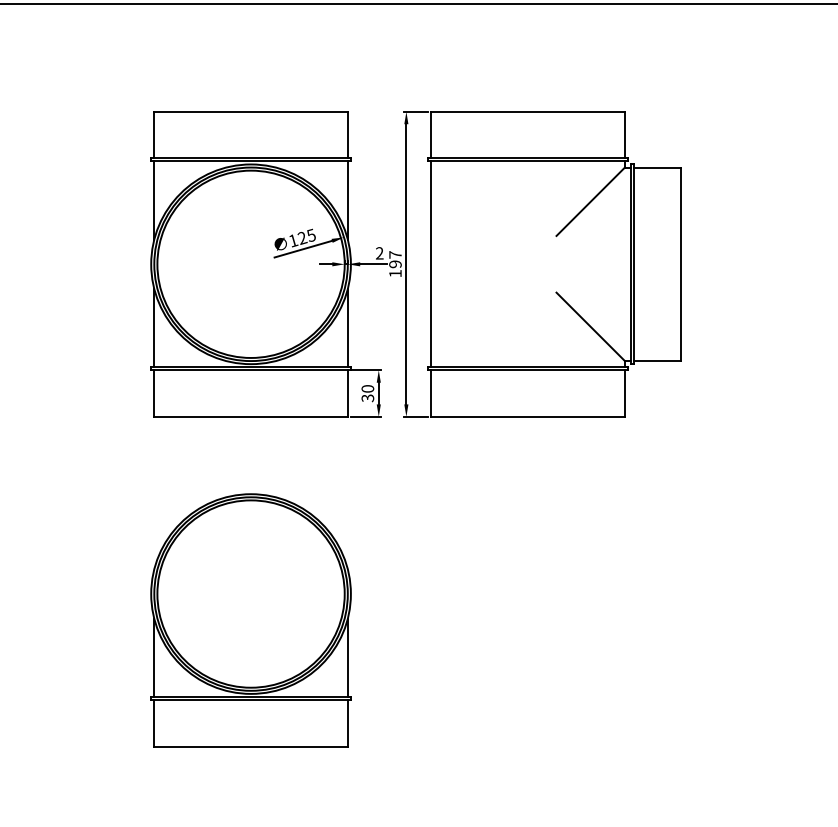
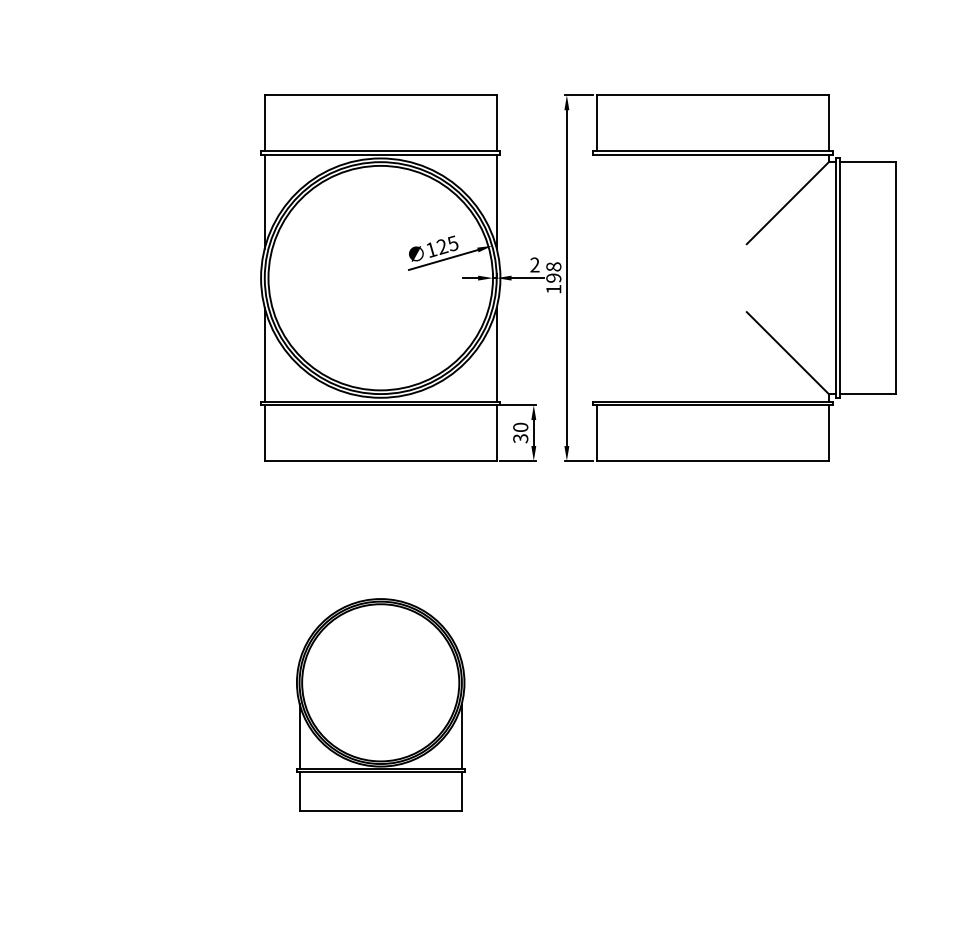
text: (395, 254) -> (553, 266), 197 -> 198
line: (431, 264) -> (596, 278), removed
part: (250, 620) -> (380, 705), size x0.7

